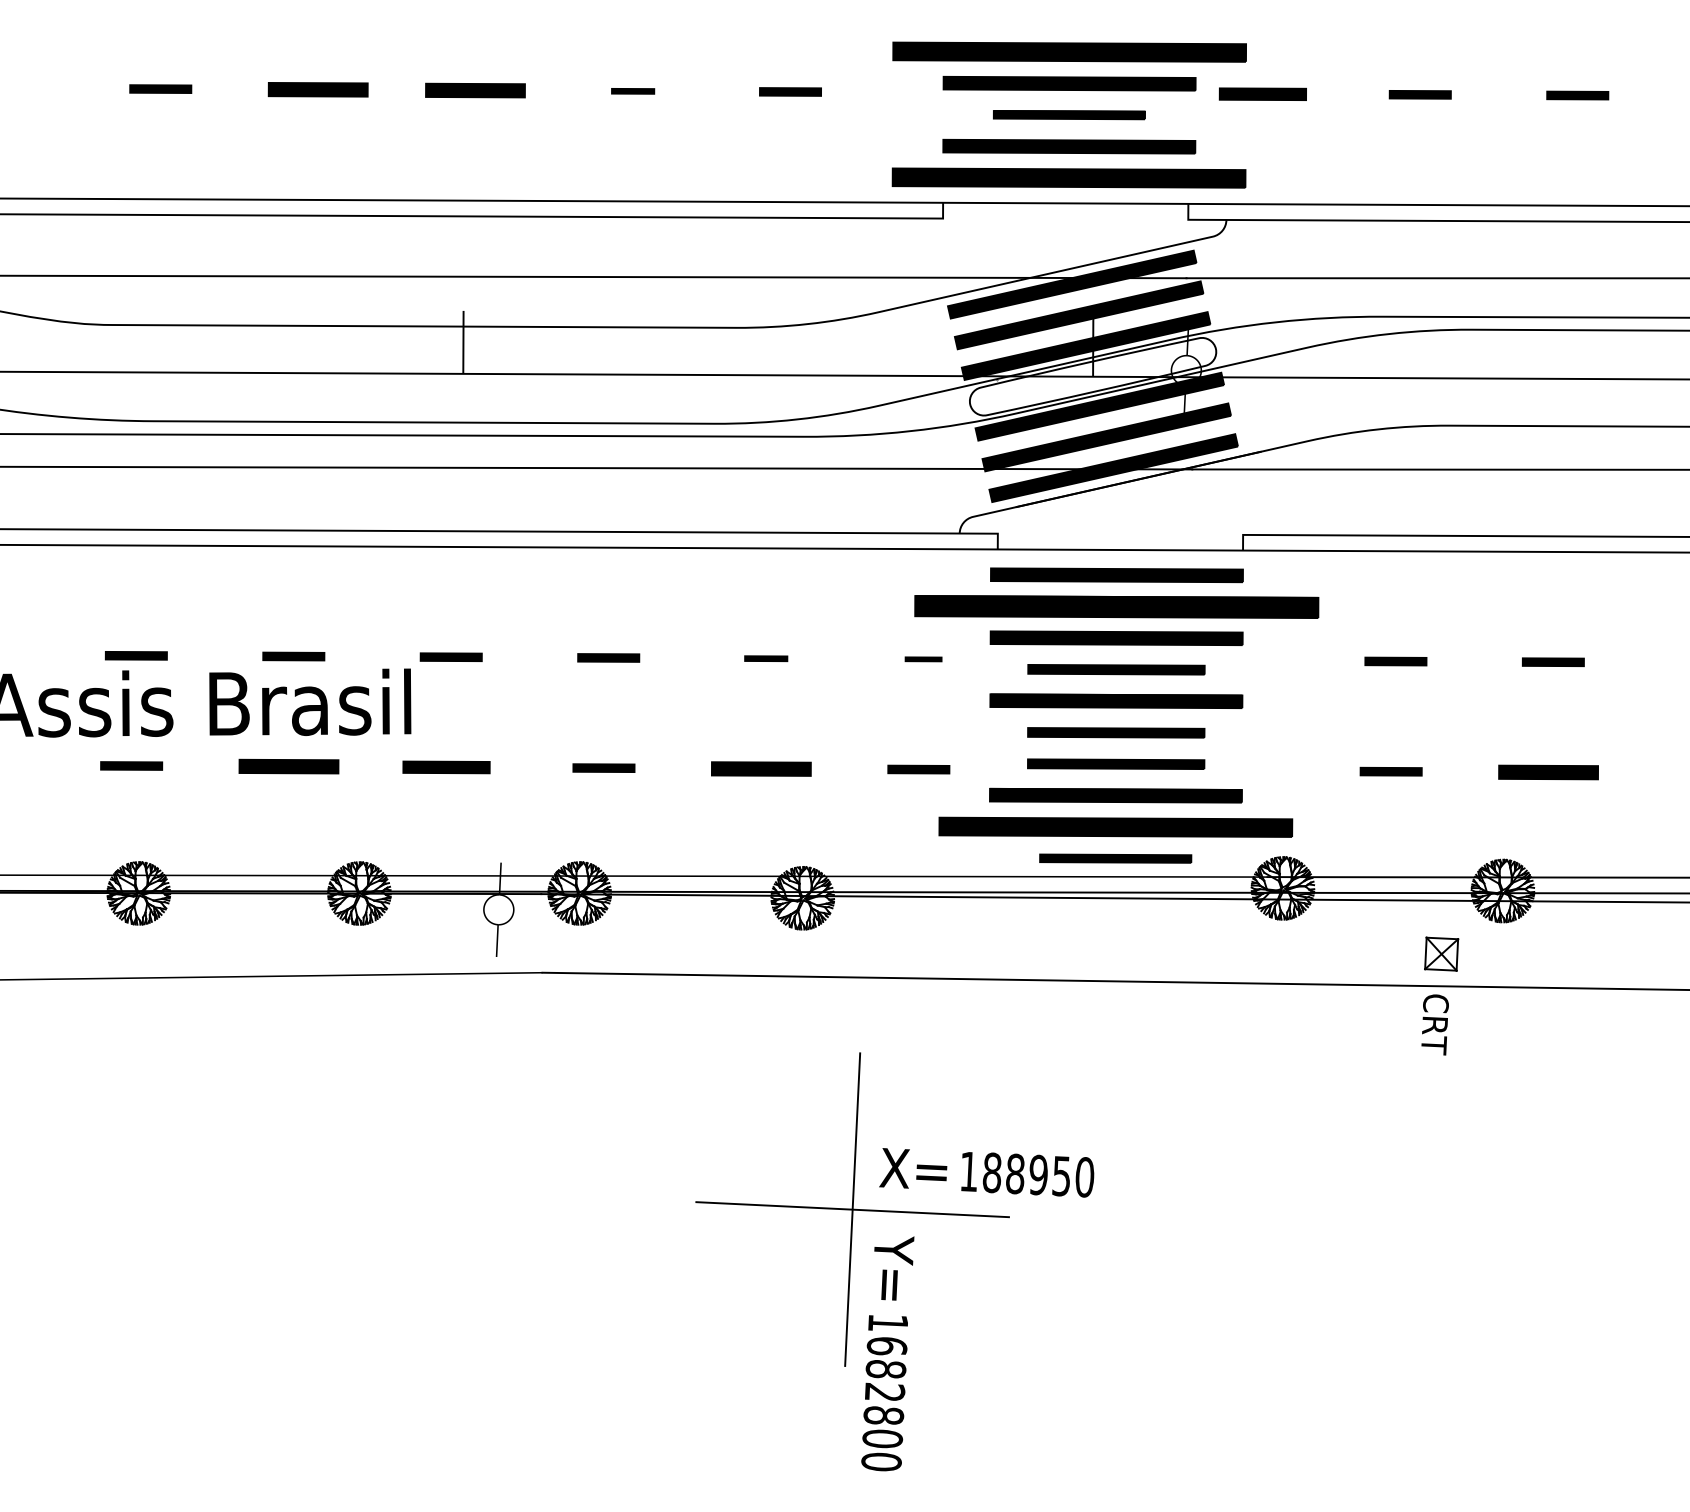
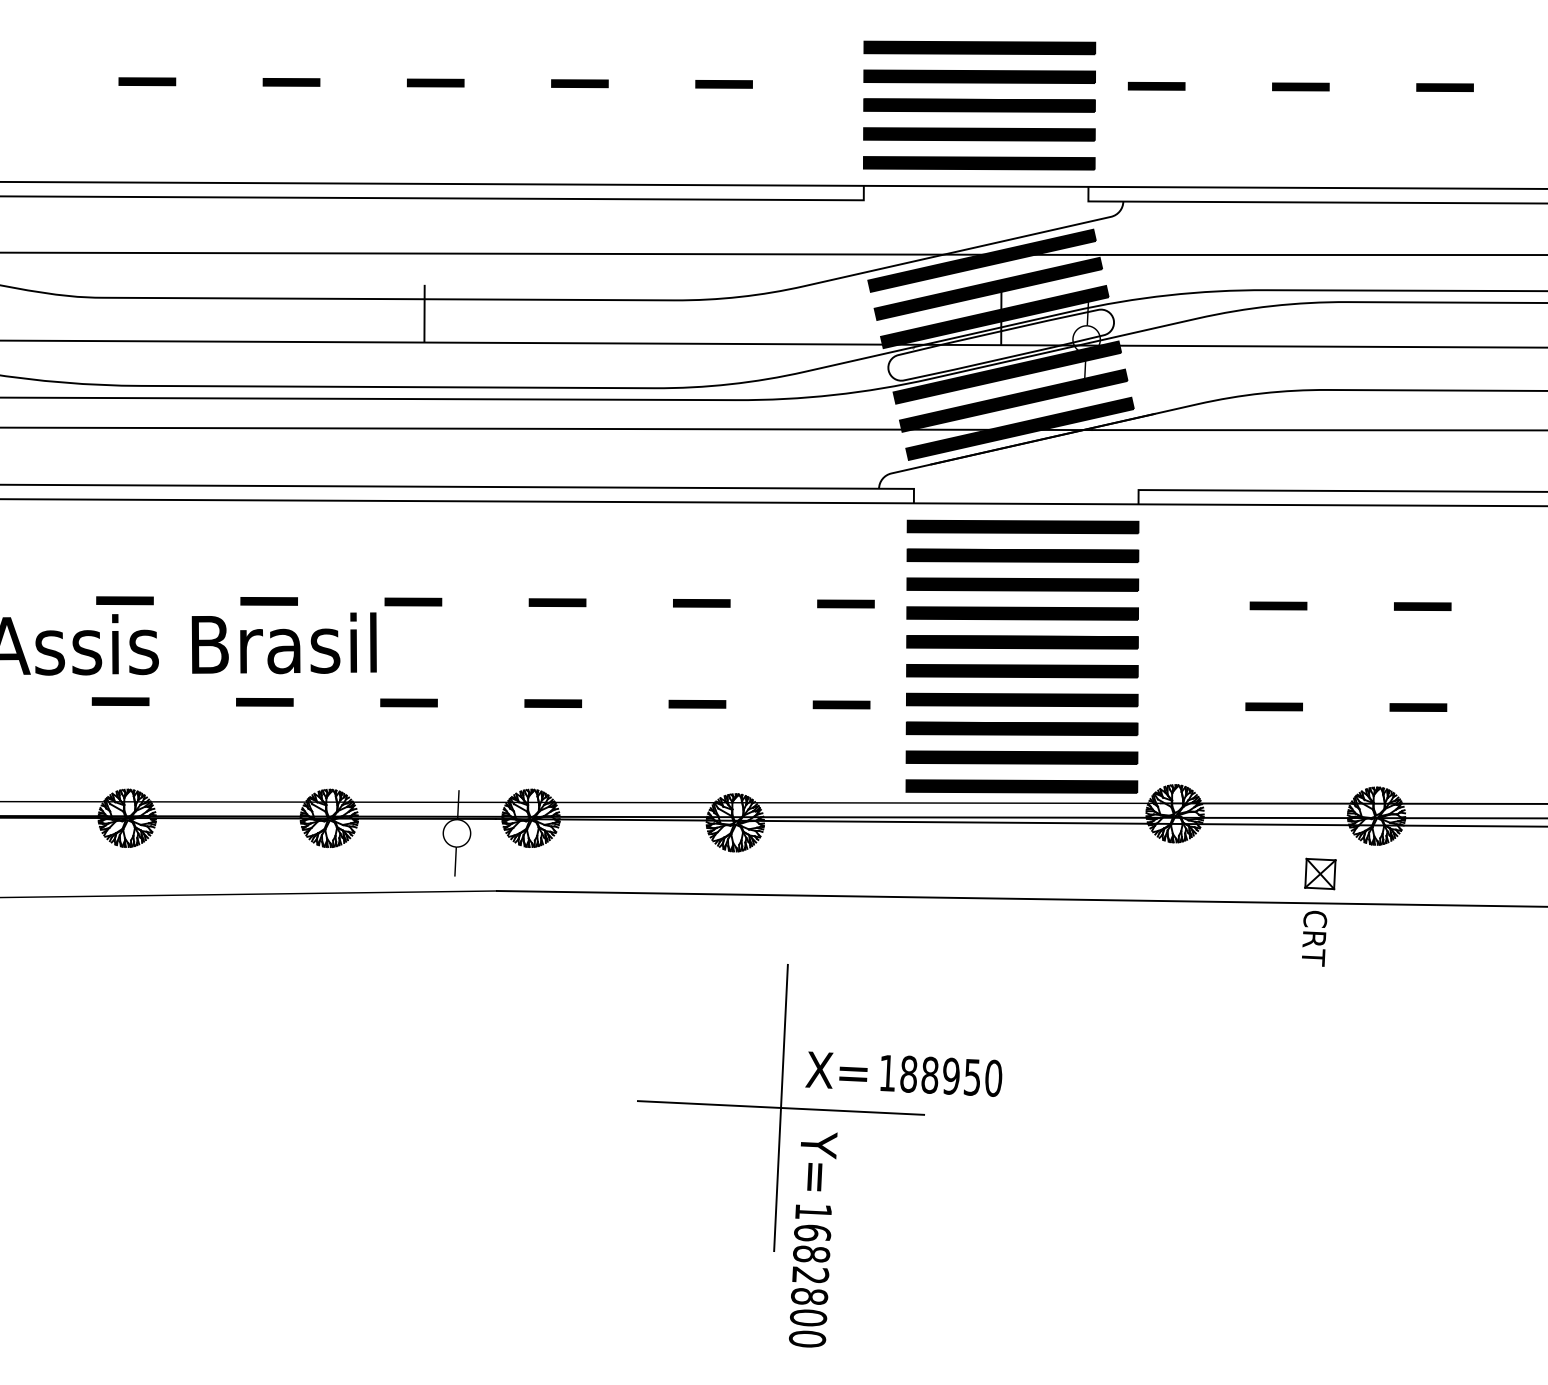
part: (1069, 51) -> (979, 47), size x0.71
part: (318, 89) -> (291, 82), size x0.62
part: (475, 89) -> (435, 82), size x0.62
part: (632, 91) -> (579, 83), size x1.43
part: (1262, 93) -> (1156, 85), size x0.71
part: (1069, 115) -> (979, 105), size x1.67
part: (1069, 178) -> (979, 163), size x0.71
part: (1116, 606) -> (1022, 555), size x0.62
part: (765, 658) -> (701, 603), size x1.43
part: (923, 658) -> (845, 603), size x1.67
part: (1116, 669) -> (1022, 613), size x1.43
part: (1116, 733) -> (1022, 671), size x1.43
part: (1116, 763) -> (1022, 699), size x1.43
part: (288, 766) -> (264, 702), size x0.62
part: (445, 766) -> (408, 702), size x0.71
part: (761, 768) -> (697, 703), size x0.62
part: (1548, 772) -> (1418, 707), size x0.62
part: (1115, 826) -> (1021, 757), size x0.71
part: (1115, 858) -> (1021, 786), size x1.67

